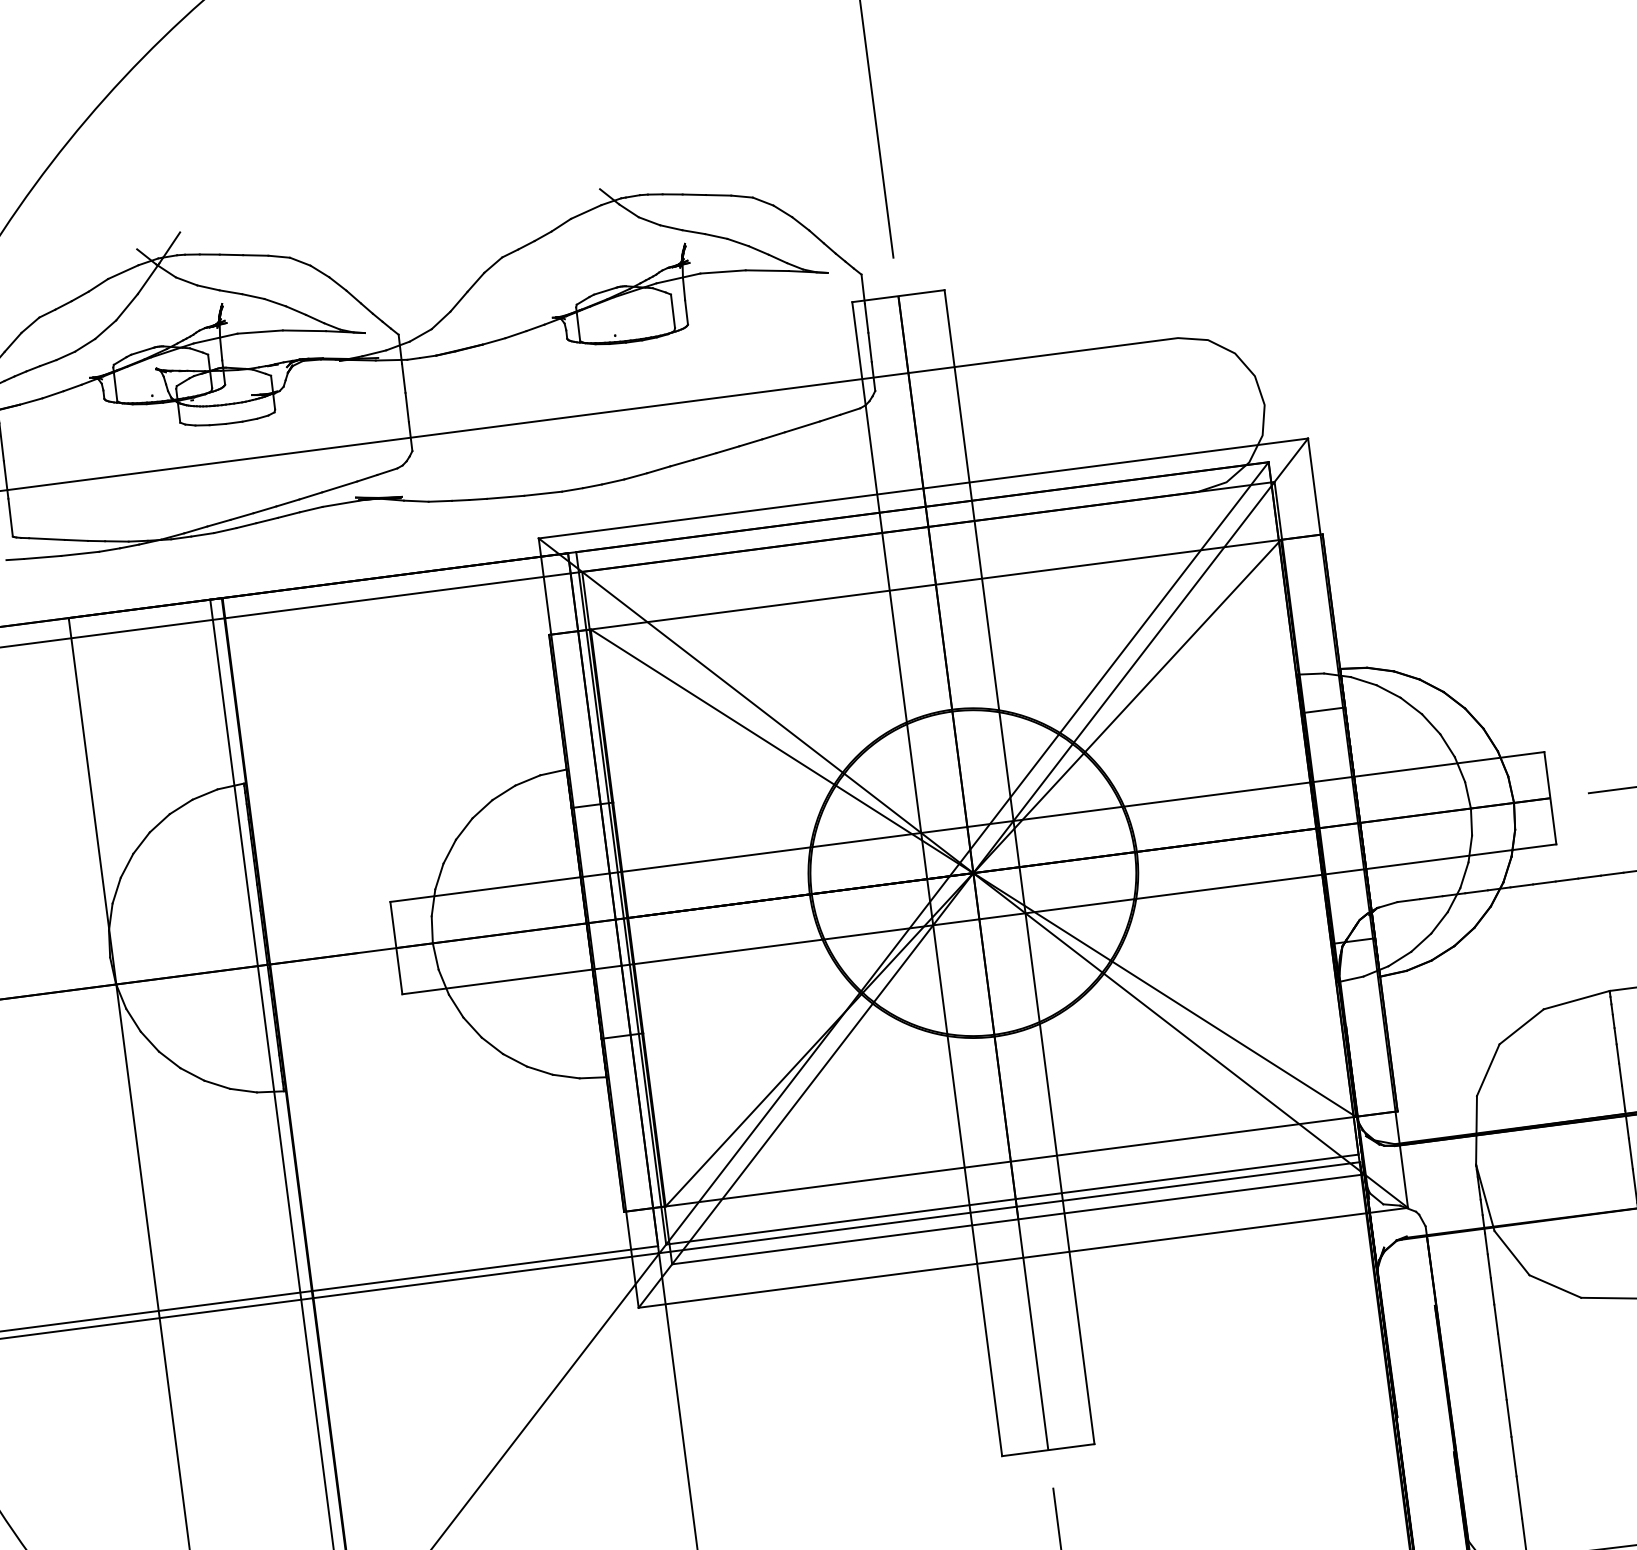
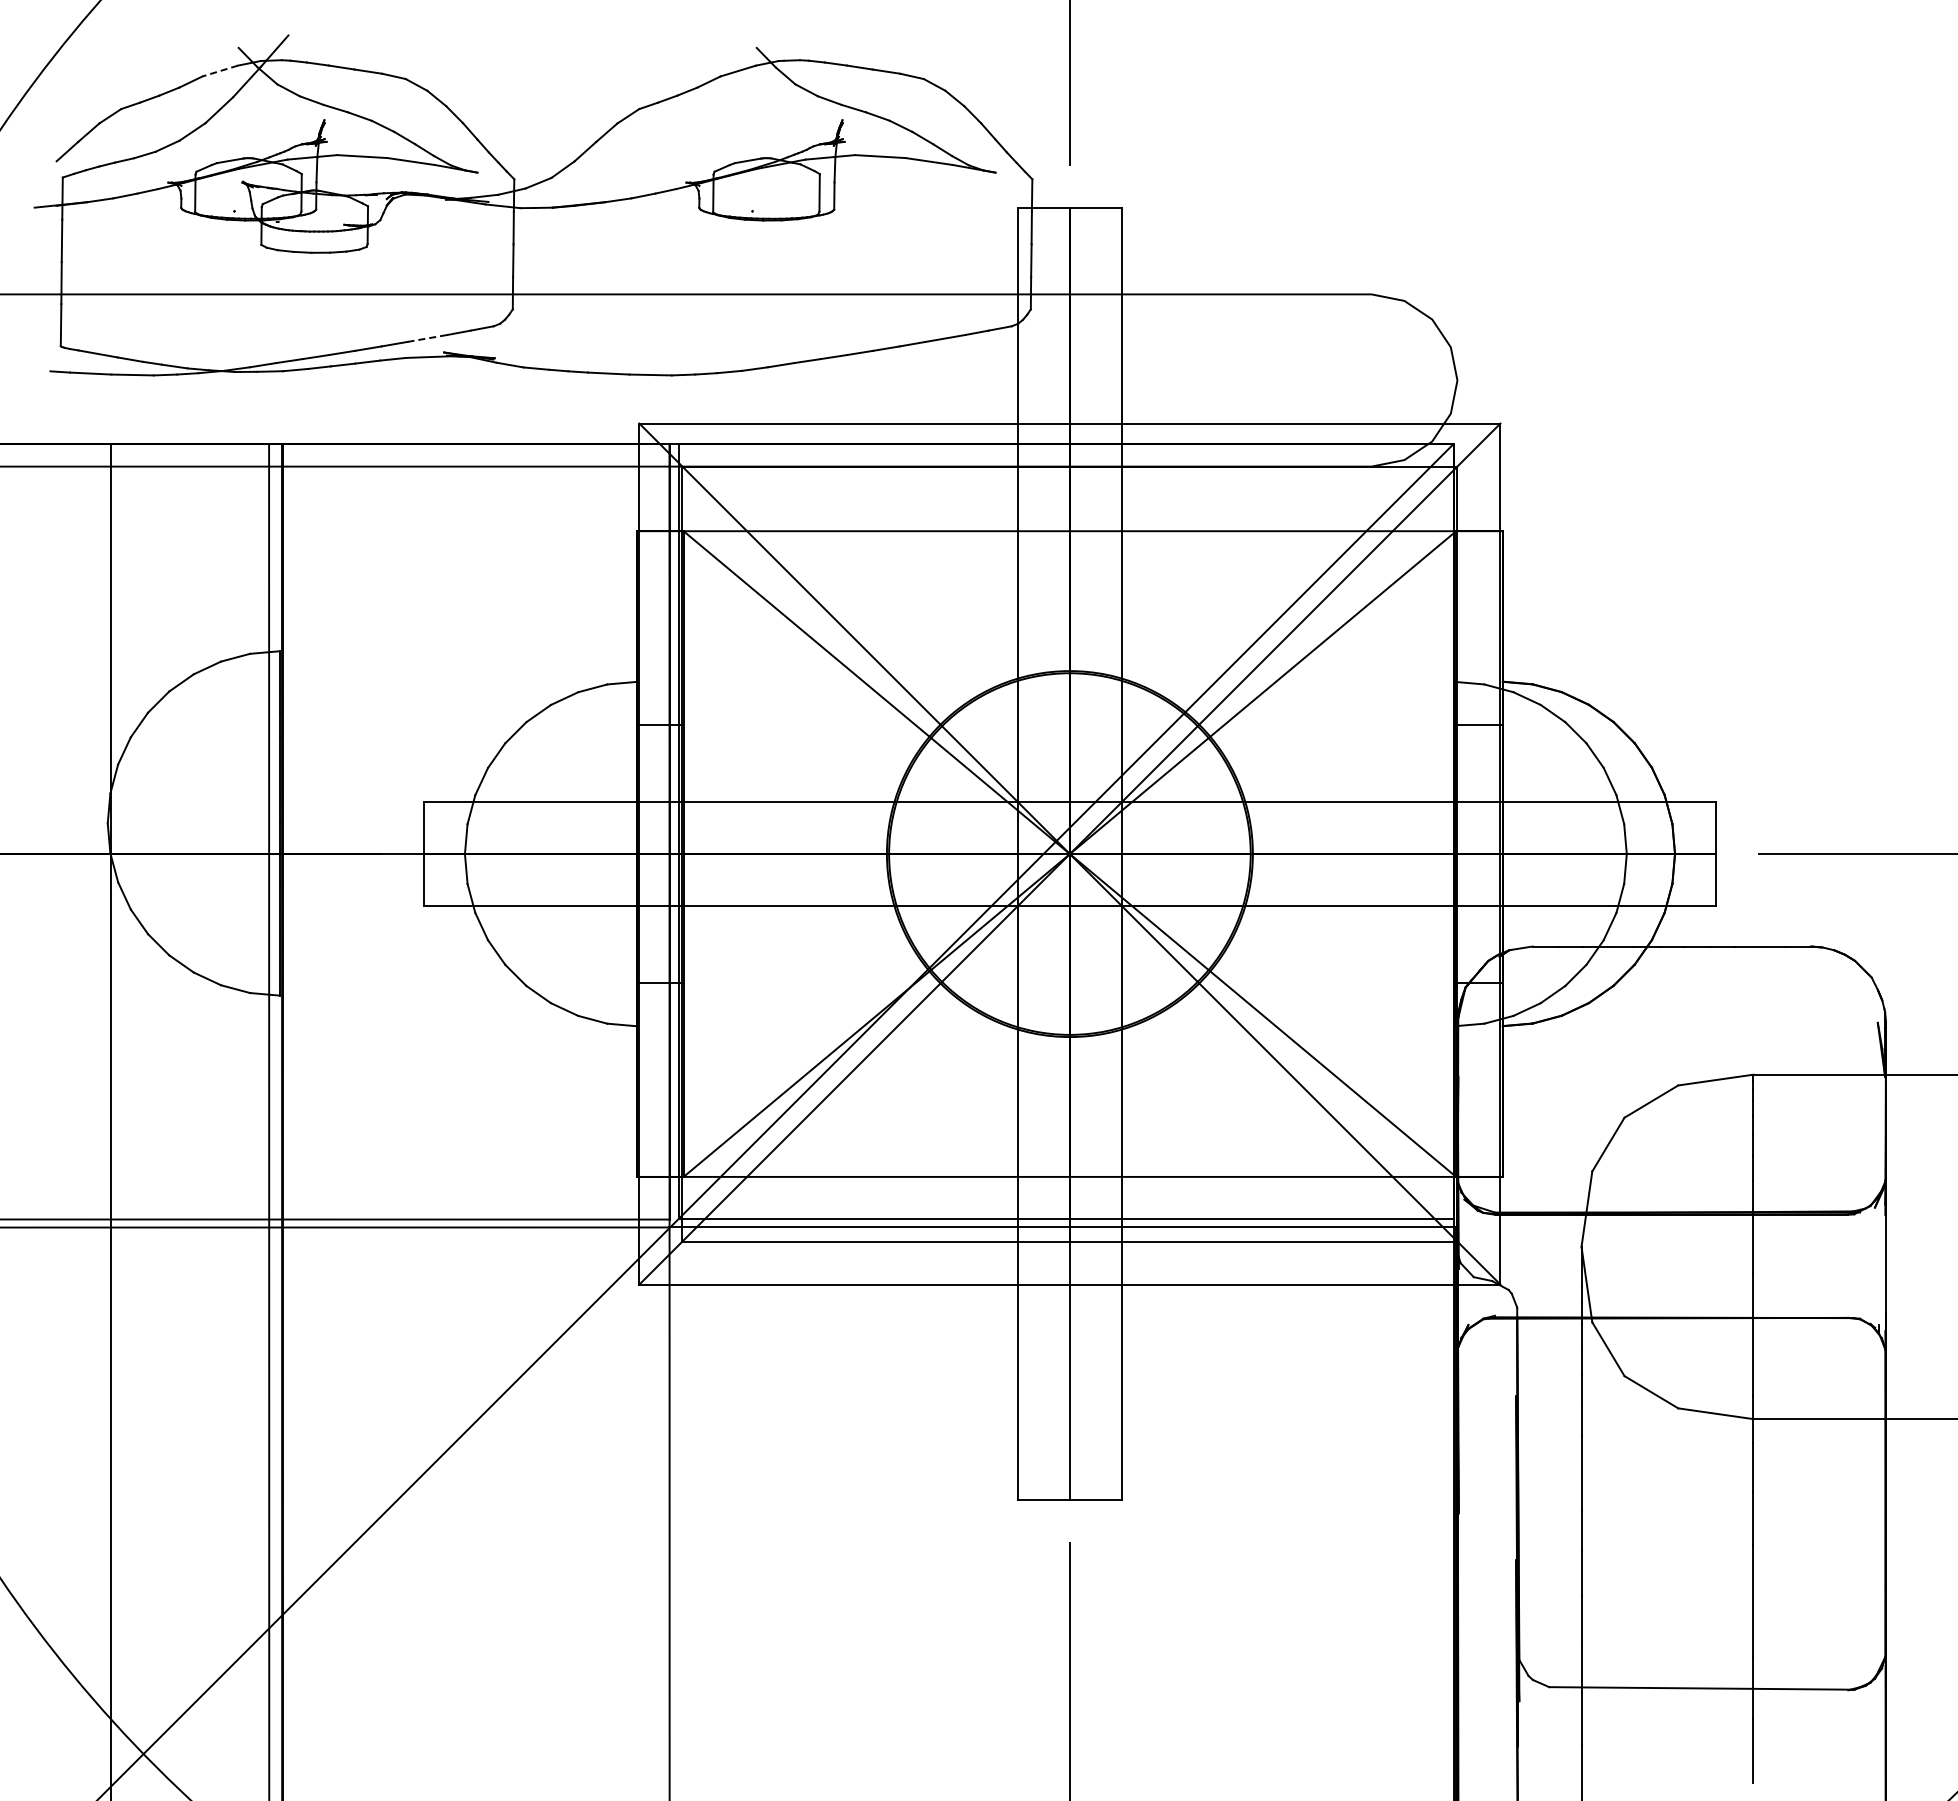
line: (123, 272) -> (220, 71), solid -> dashed
line: (340, 486) -> (428, 338), solid -> dashed

